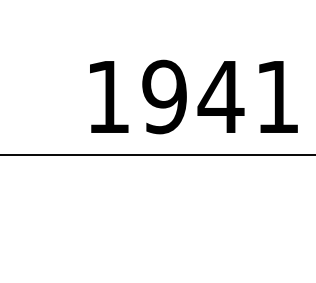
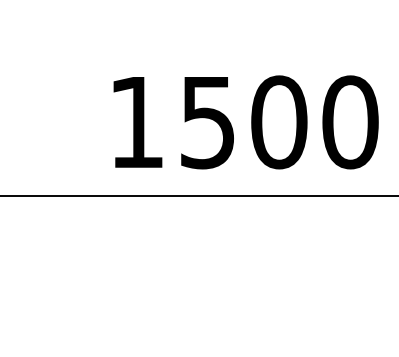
text: (221, 96) -> (279, 121), 1941 -> 1500

